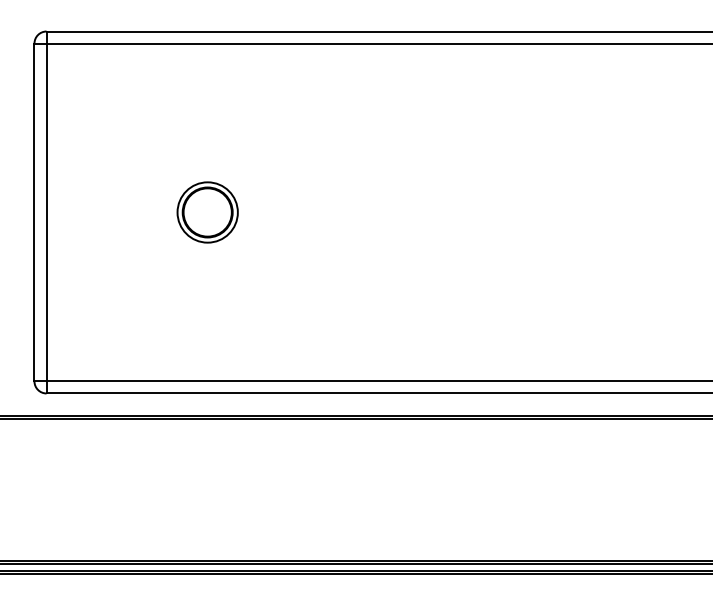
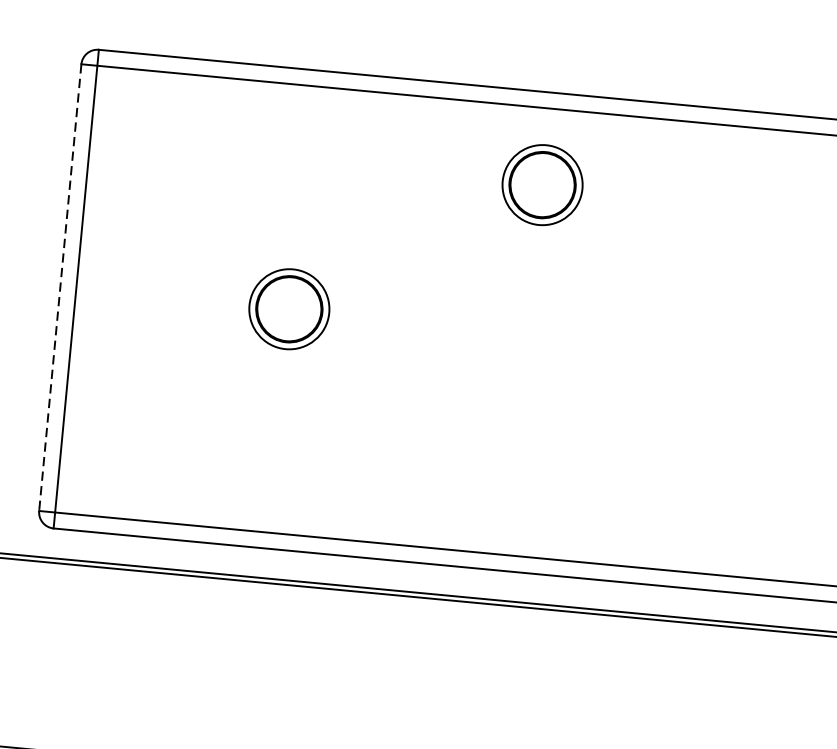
part: (388, 101) -> (542, 185), added
line: (34, 212) -> (60, 287), solid -> dashed

